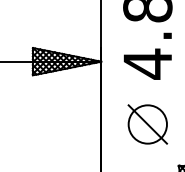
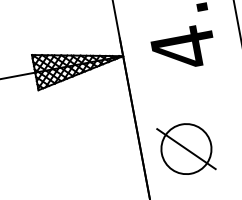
part: (147, 124) -> (186, 149), moved

